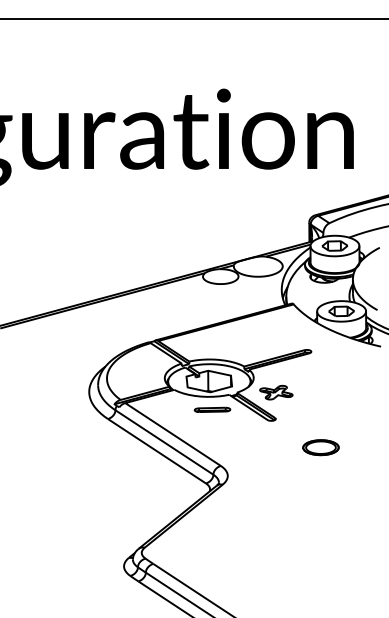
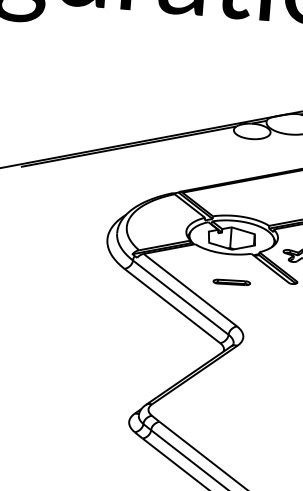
part: (212, 409) -> (231, 281), moved

